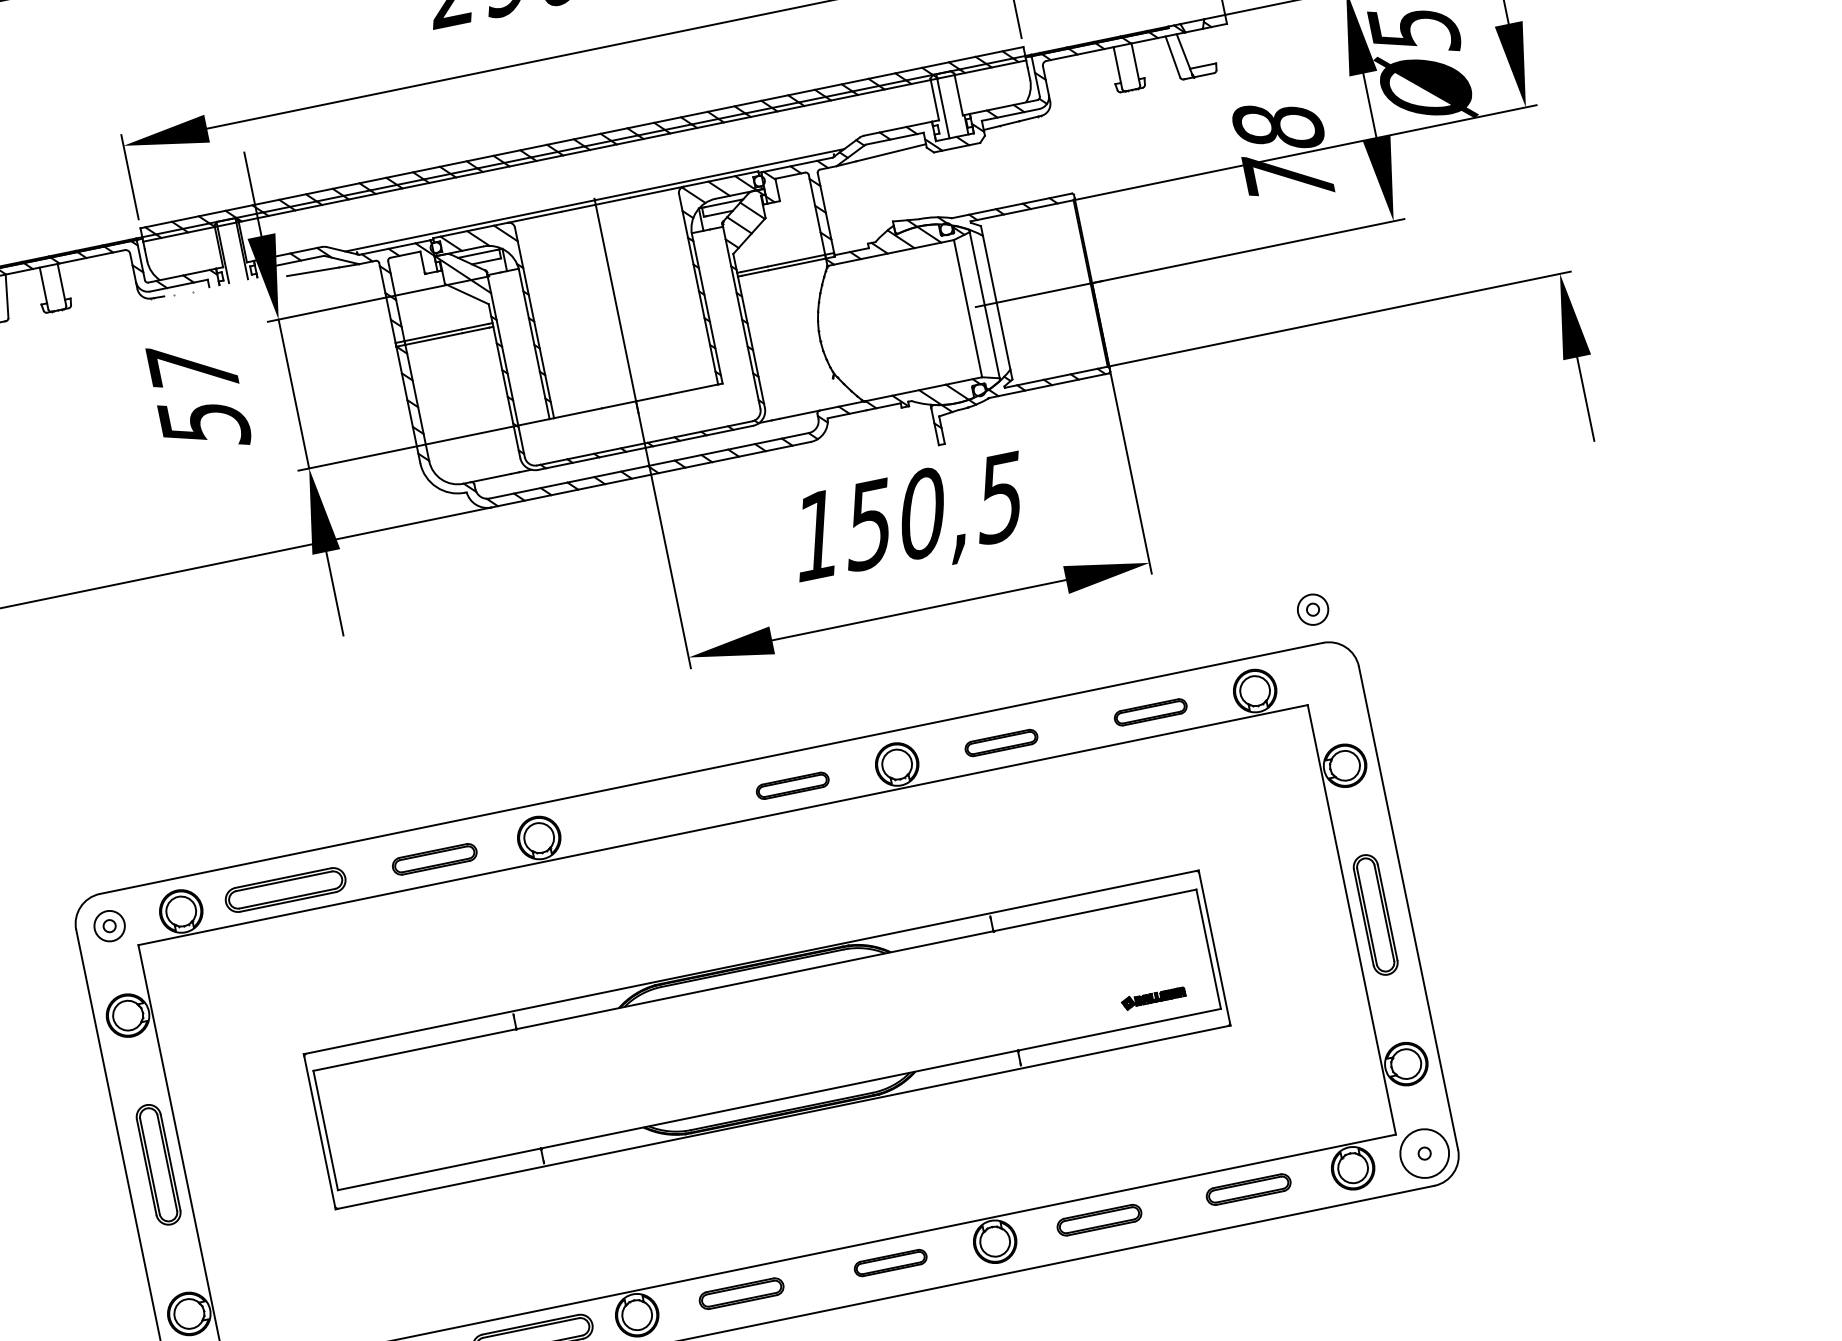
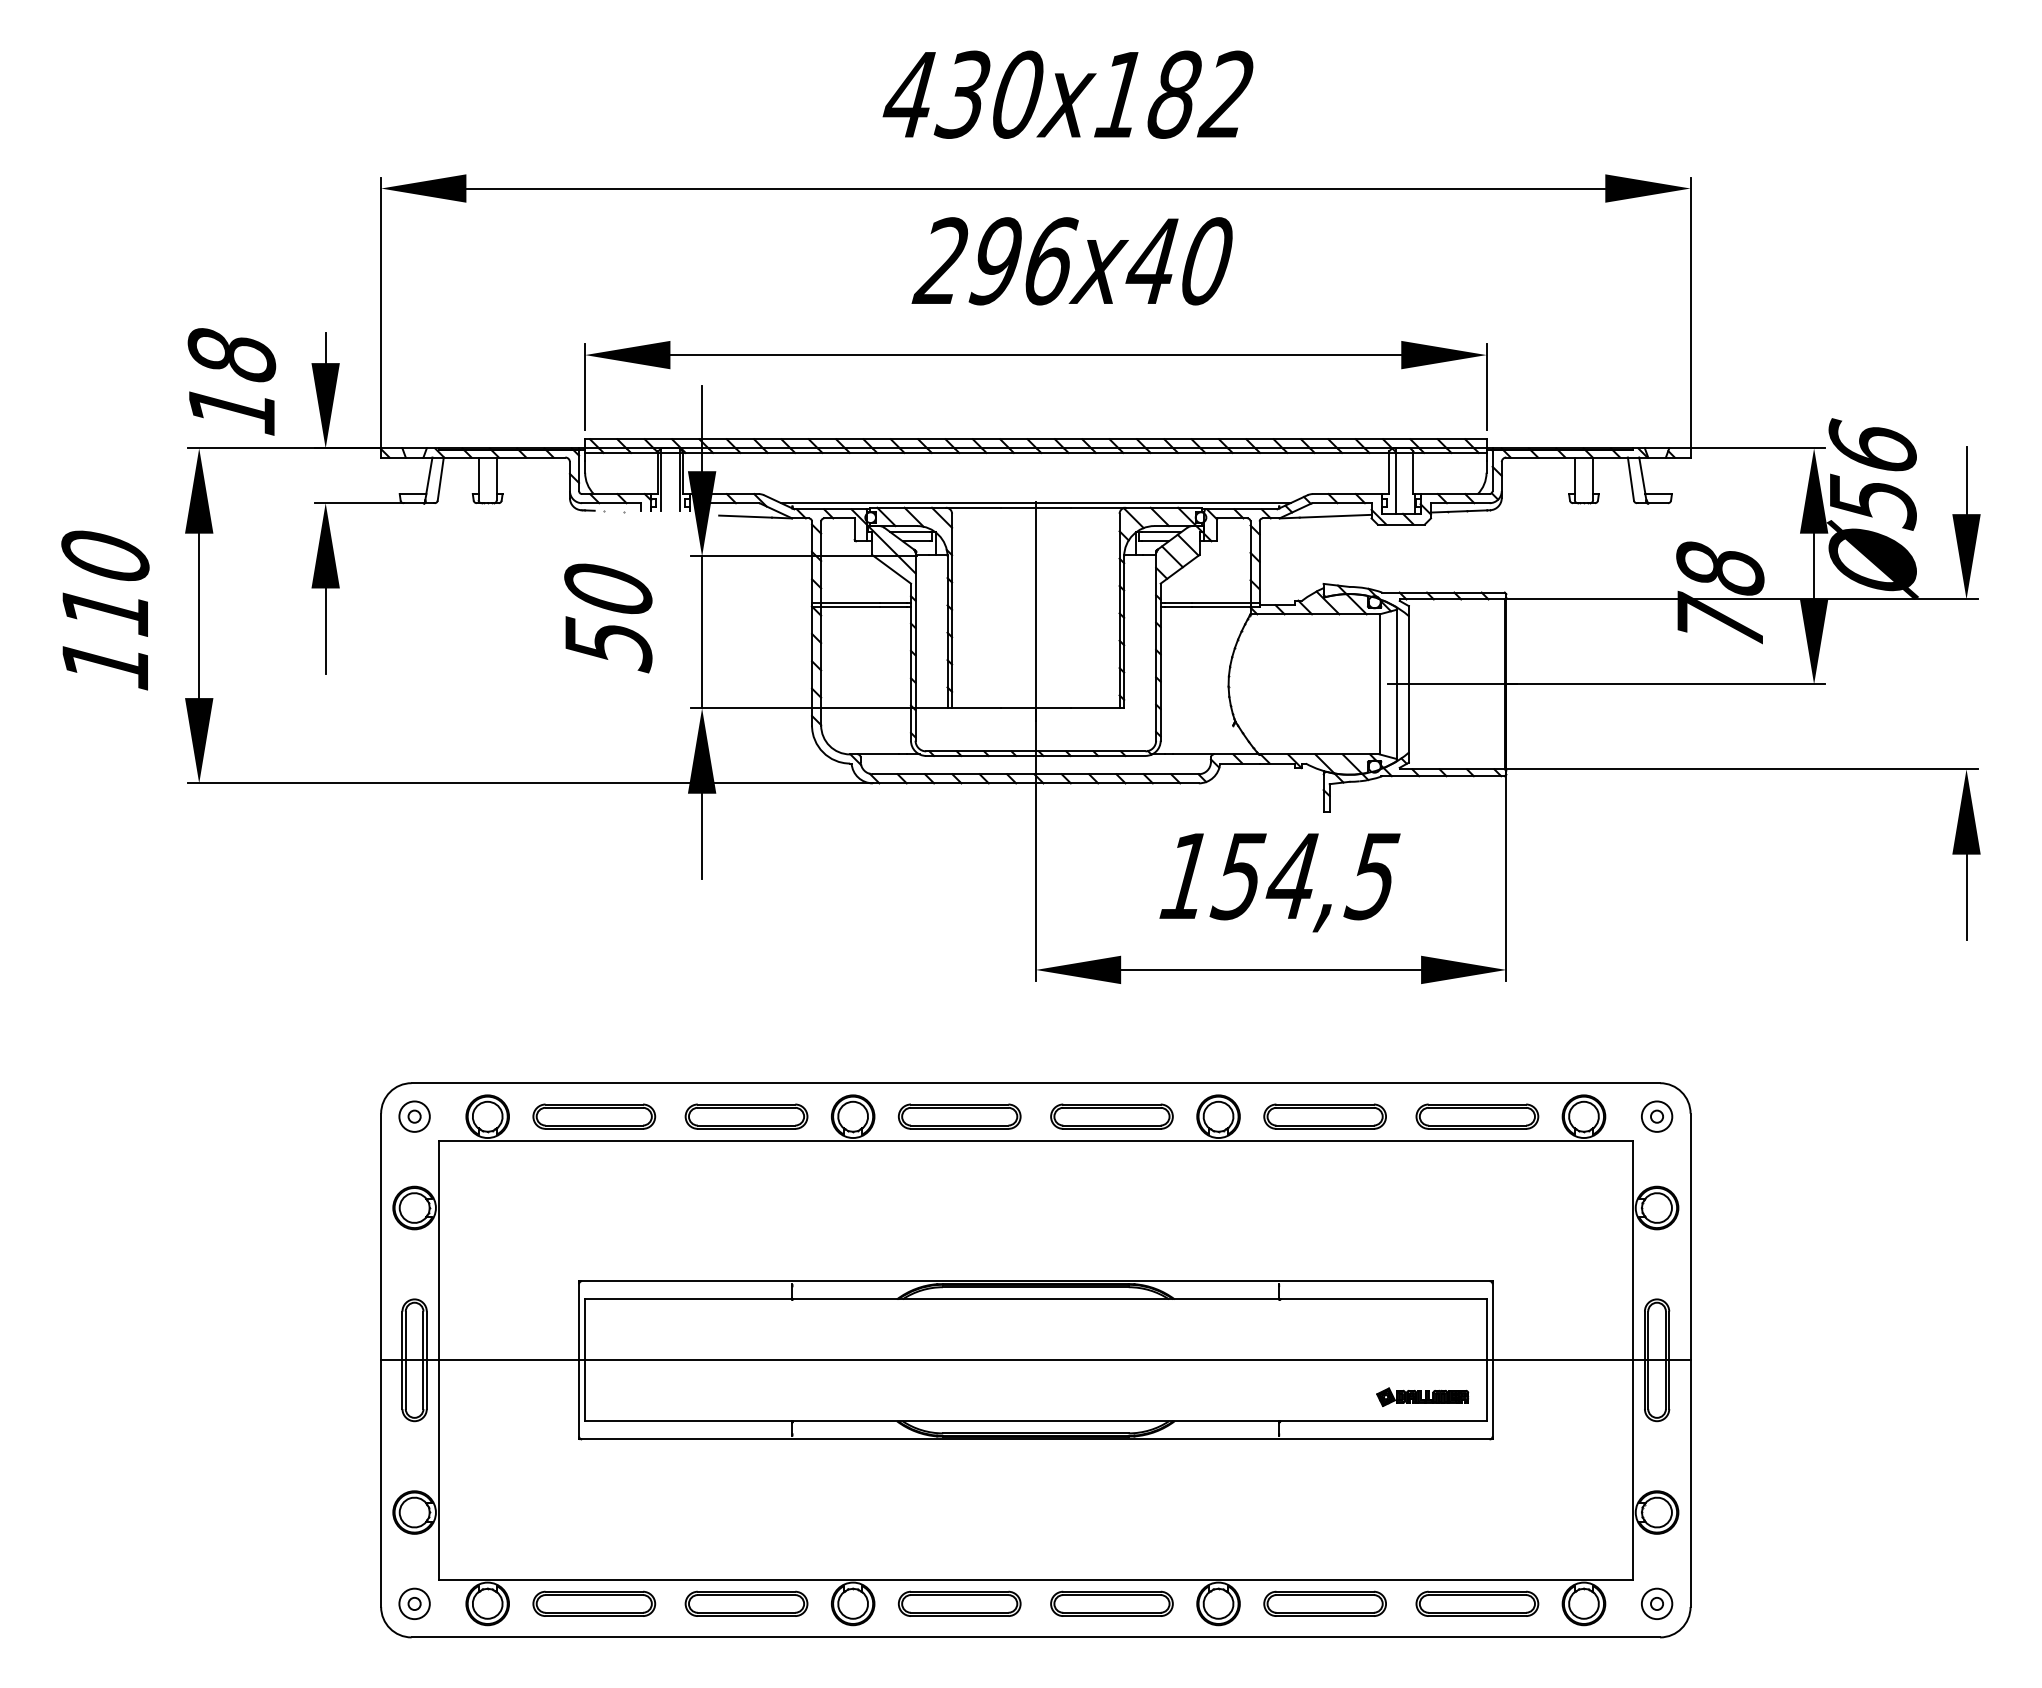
text: (192, 367) -> (608, 586), 57 -> 50
text: (921, 514) -> (1292, 876), 150,5 -> 154,5
part: (1313, 609) -> (1657, 1116), moved
part: (1150, 712) -> (1477, 1116), size x1.67
part: (1000, 743) -> (1324, 1116), size x1.67
part: (792, 785) -> (1111, 1116), size x1.67
part: (643, 816) -> (959, 1116), added
part: (434, 859) -> (746, 1116), size x1.43
part: (1153, 997) -> (1422, 1396), size x1.43
line: (766, 1040) -> (1035, 1360), added
circle: (1424, 1153) -> (1656, 1603), size x0.62
part: (1248, 1189) -> (1477, 1603), size x1.43
part: (1098, 1220) -> (1324, 1603), size x1.43
part: (890, 1262) -> (1111, 1603), size x1.67
part: (741, 1293) -> (959, 1603), size x1.43

